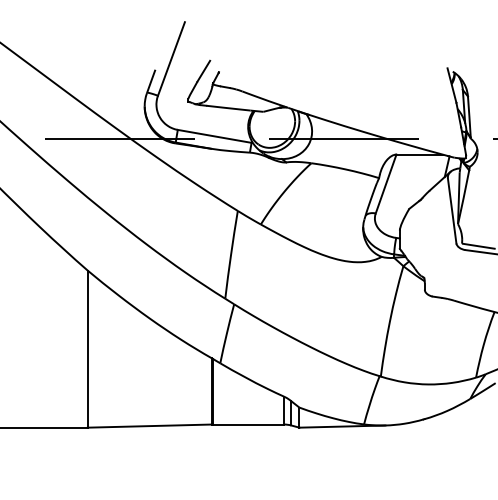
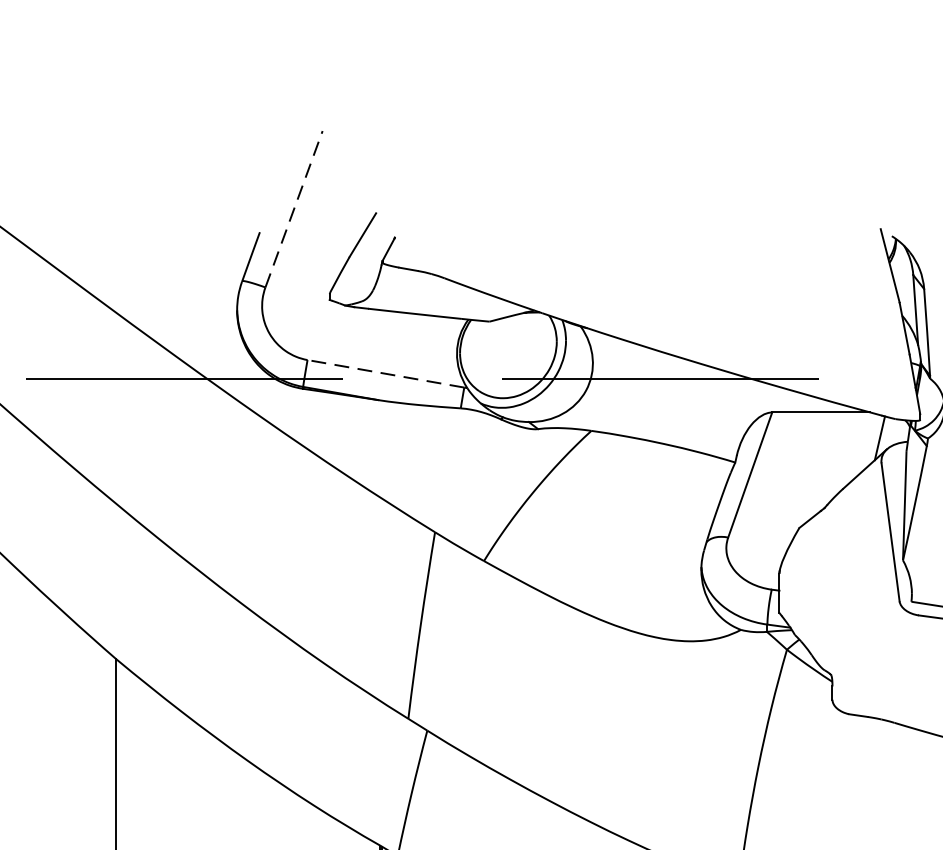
line: (171, 58) -> (294, 208), solid -> dashed
line: (214, 136) -> (385, 374), solid -> dashed

